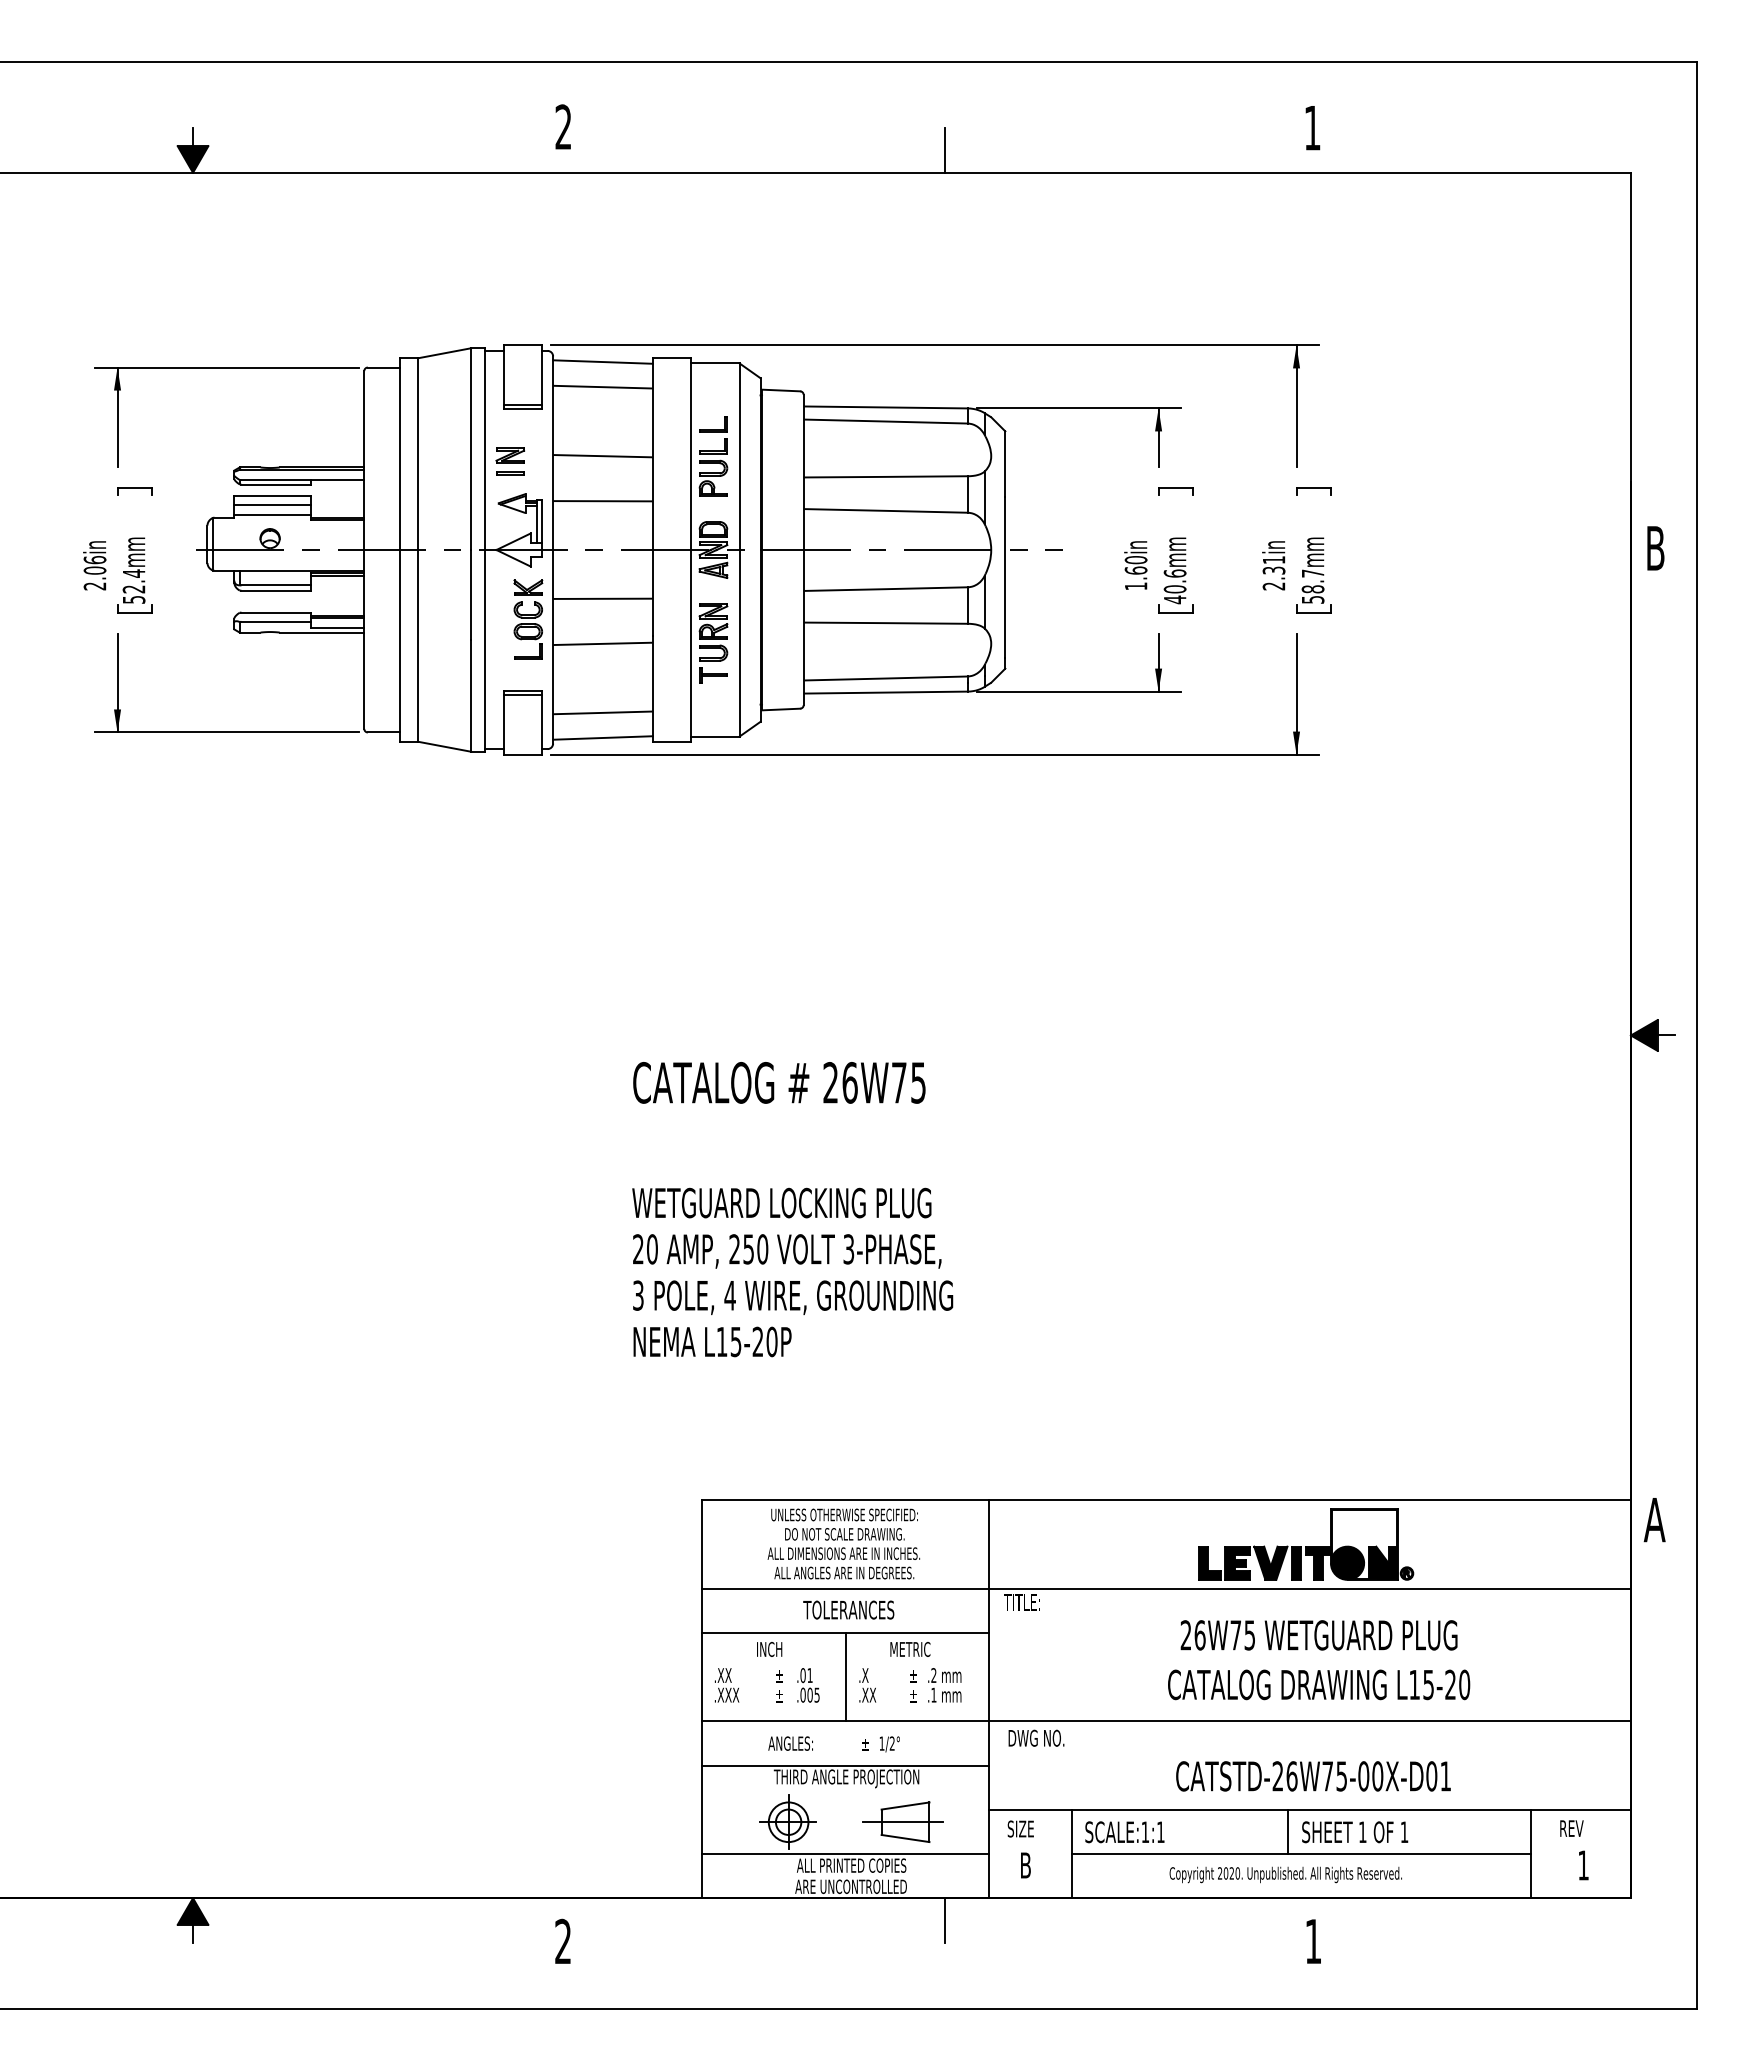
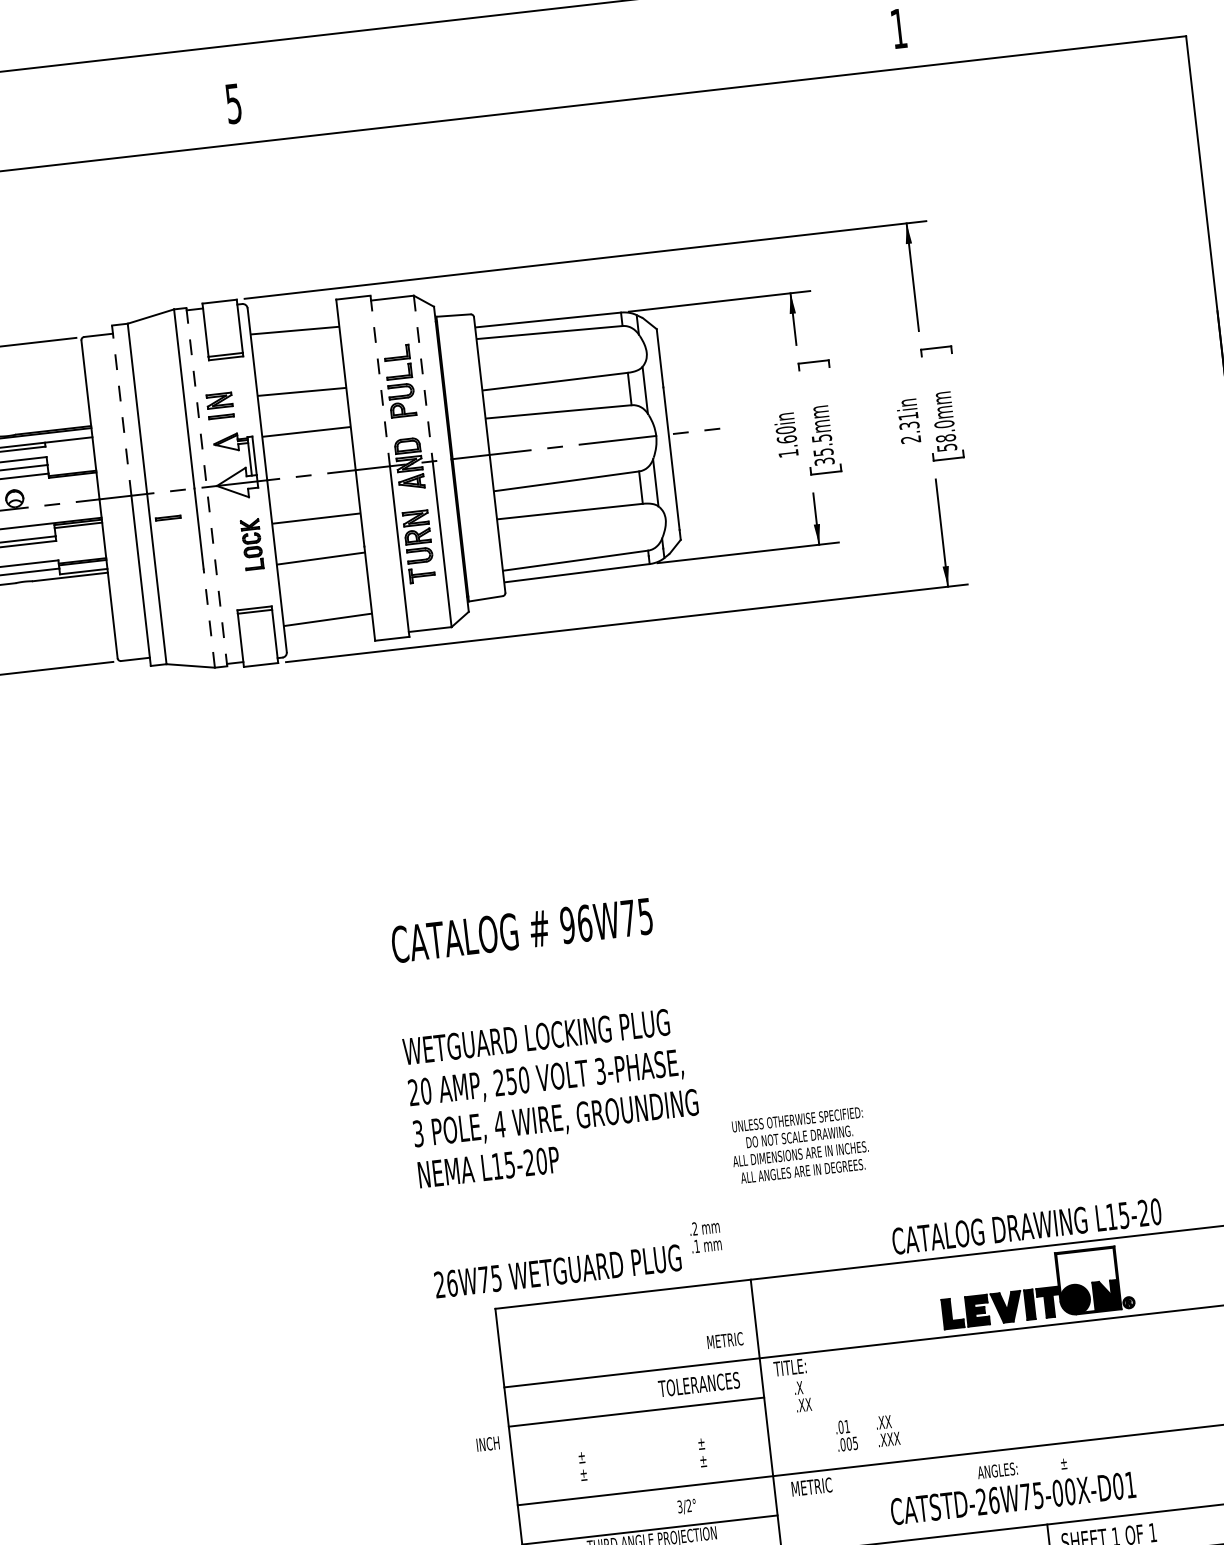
text: (563, 127) -> (233, 104), 2 -> 5
line: (945, 150) -> (575, 85), removed
line: (602, 361) -> (291, 307), removed
line: (400, 454) -> (122, 410), solid -> dashed
line: (691, 454) -> (380, 381), solid -> dashed
line: (739, 457) -> (423, 379), solid -> dashed
line: (485, 550) -> (207, 487), solid -> dashed
text: (1312, 573) -> (943, 424), 58.7mm -> 58.0mm
line: (438, 578) -> (168, 517), added
text: (1174, 586) -> (822, 449), 40.6mm -> 35.5mm
part: (528, 619) -> (252, 544), size x0.7
line: (471, 696) -> (209, 618), solid -> dashed
line: (602, 737) -> (330, 641), removed
text: (830, 1082) -> (567, 925), 26W75 -> 96W75
text: (843, 1543) -> (799, 1145), moved
text: (848, 1609) -> (698, 1384), moved
text: (1318, 1635) -> (557, 1271), moved
text: (769, 1649) -> (488, 1444), moved
text: (910, 1649) -> (725, 1340), moved
line: (845, 1676) -> (640, 1450), removed
text: (1319, 1684) -> (1027, 1226), moved
text: (726, 1685) -> (887, 1430), moved
text: (808, 1685) -> (846, 1435), moved
text: (867, 1685) -> (802, 1396), moved
text: (944, 1685) -> (705, 1236), moved
text: (1036, 1737) -> (816, 1485), DWG NO. -> METRIC
text: (818, 1743) -> (1022, 1467), moved
text: (881, 1743) -> (679, 1506), 1/2° -> 3/2°
text: (1313, 1776) -> (1013, 1498), moved

